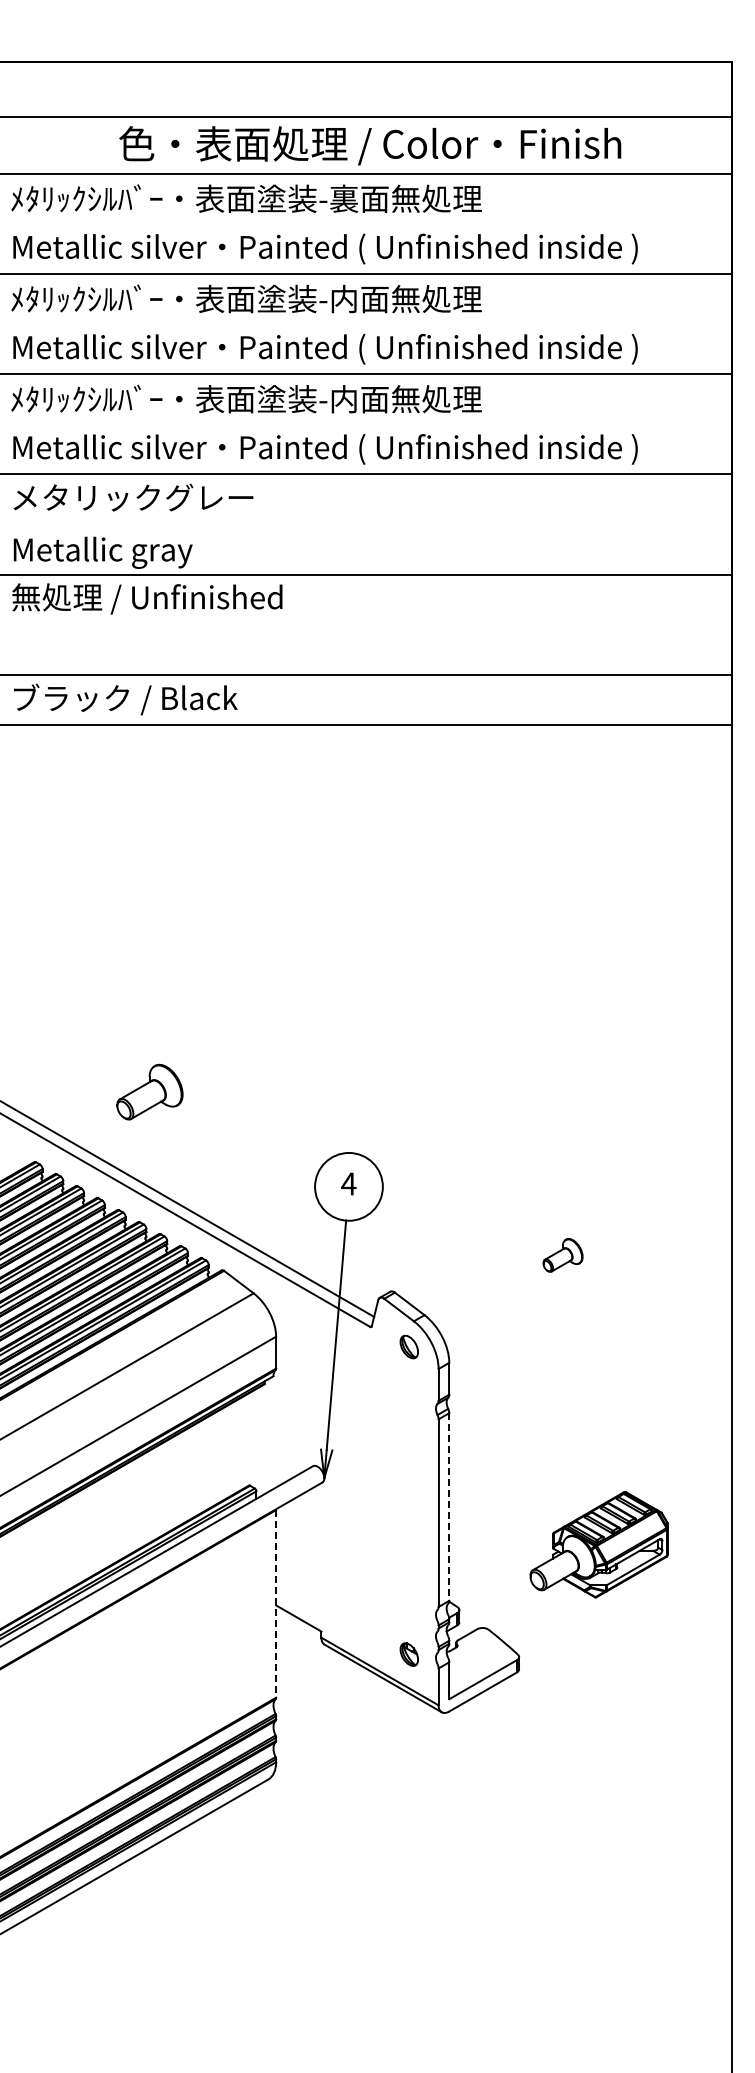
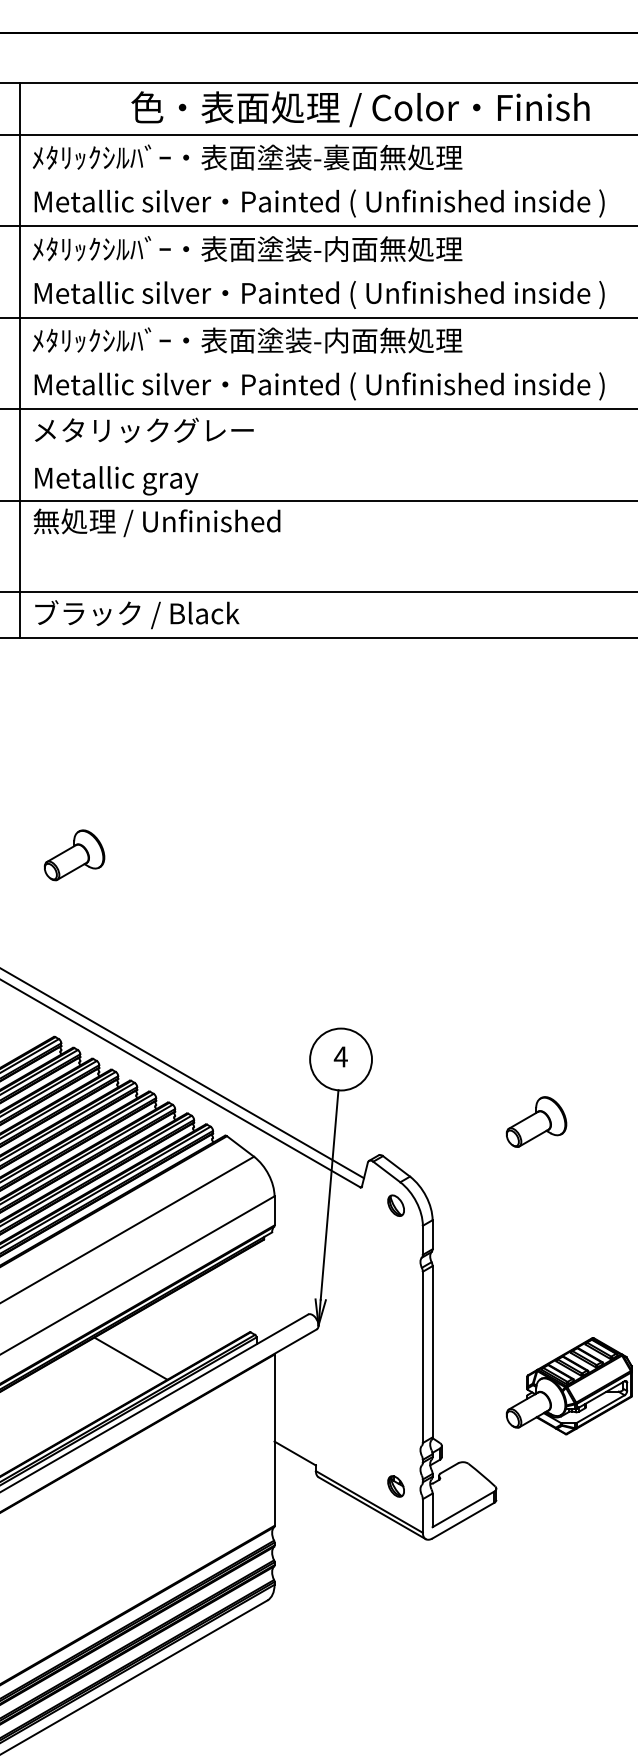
part: (149, 1091) -> (74, 854), moved
part: (562, 1255) -> (535, 1122), size x1.67
line: (449, 1506) -> (432, 1351), dashed -> solid
line: (118, 1514) -> (130, 1358), added
line: (276, 1603) -> (274, 1439), dashed -> solid

